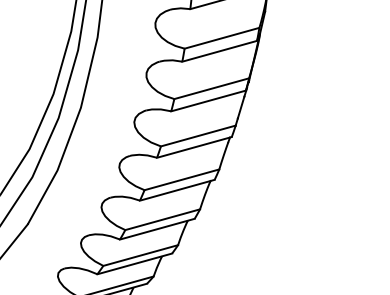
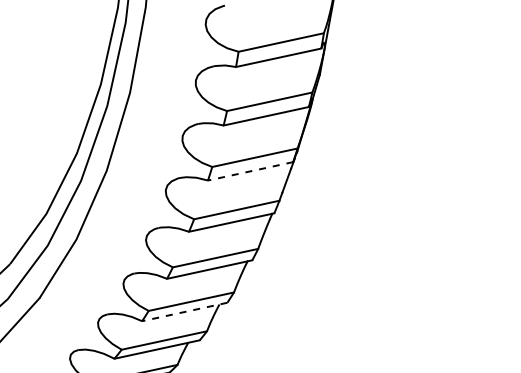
line: (208, 101) -> (250, 171), solid -> dashed
line: (157, 228) -> (184, 311), solid -> dashed

